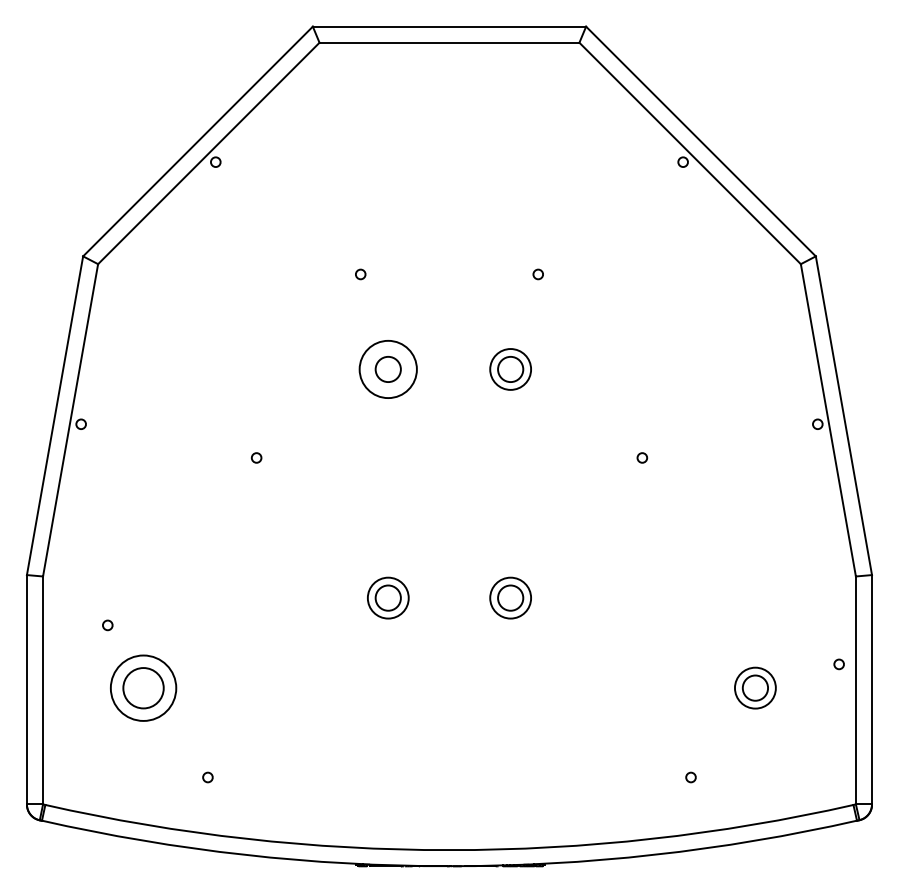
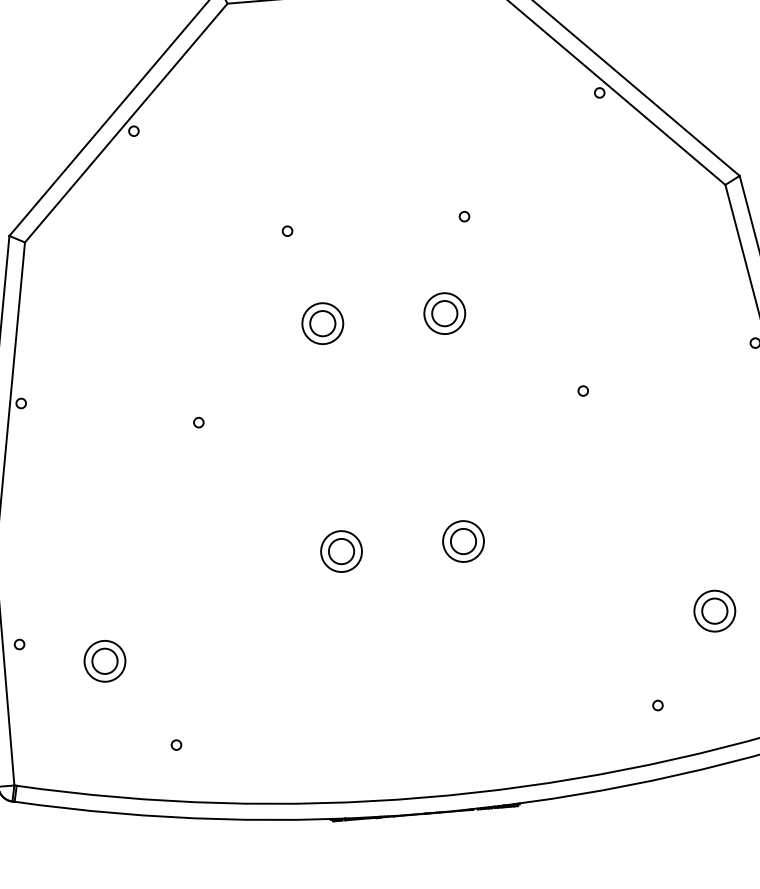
circle: (387, 369) -> (322, 323), size x0.71
circle: (107, 625) -> (19, 644), moved
part: (143, 687) -> (104, 660), size x0.62

